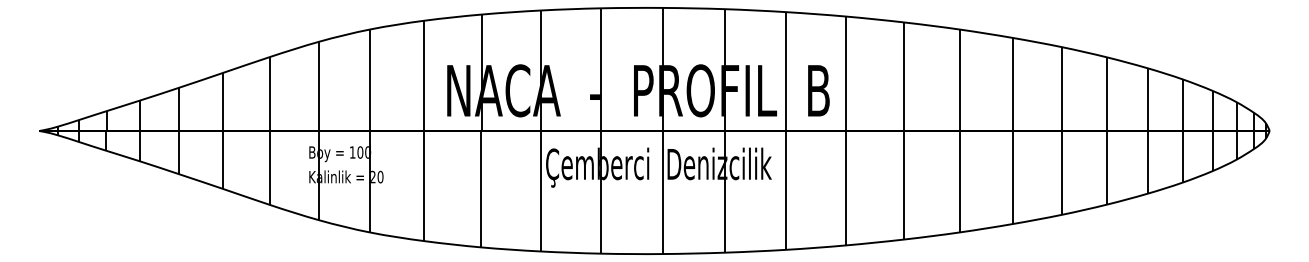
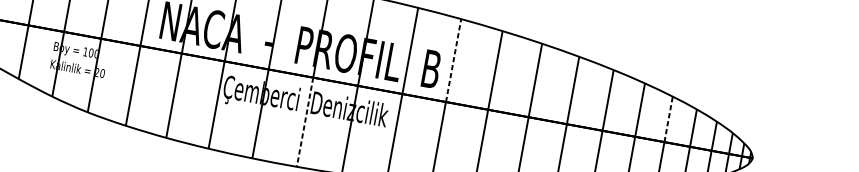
line: (846, 73) -> (453, 60), solid -> dashed
line: (1147, 99) -> (668, 119), solid -> dashed
line: (662, 192) -> (304, 122), solid -> dashed

